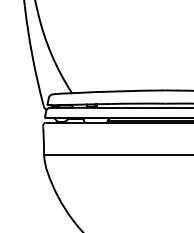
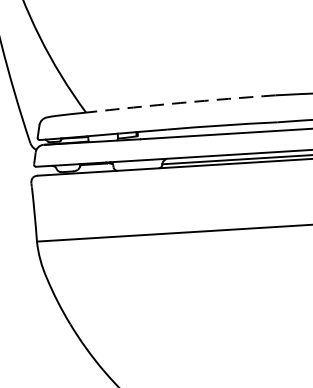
arc: (118, 91) -> (180, 103), solid -> dashed

